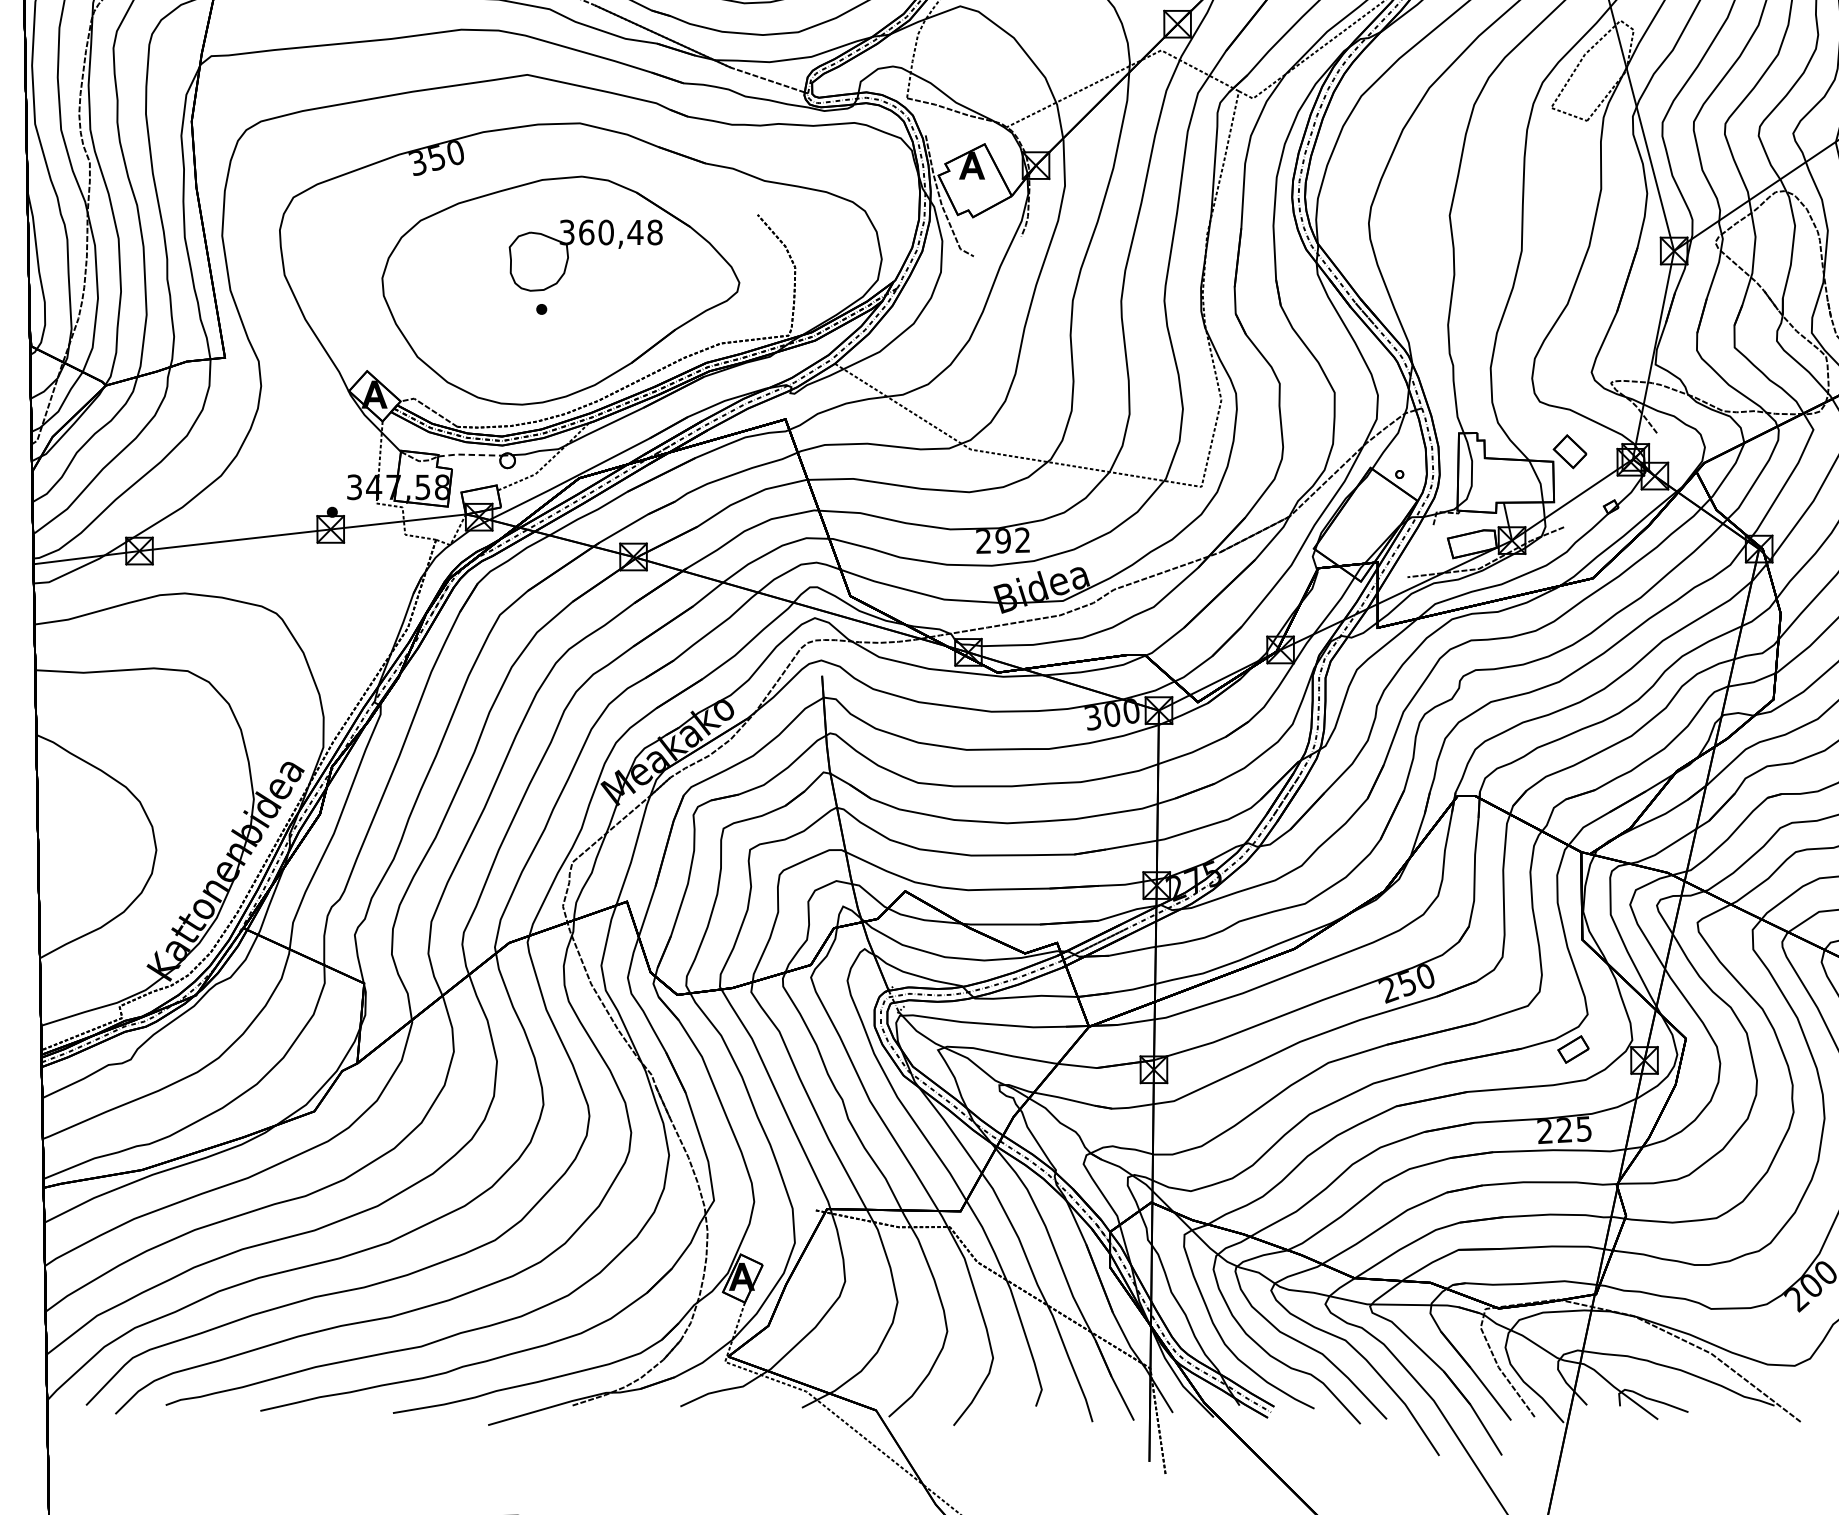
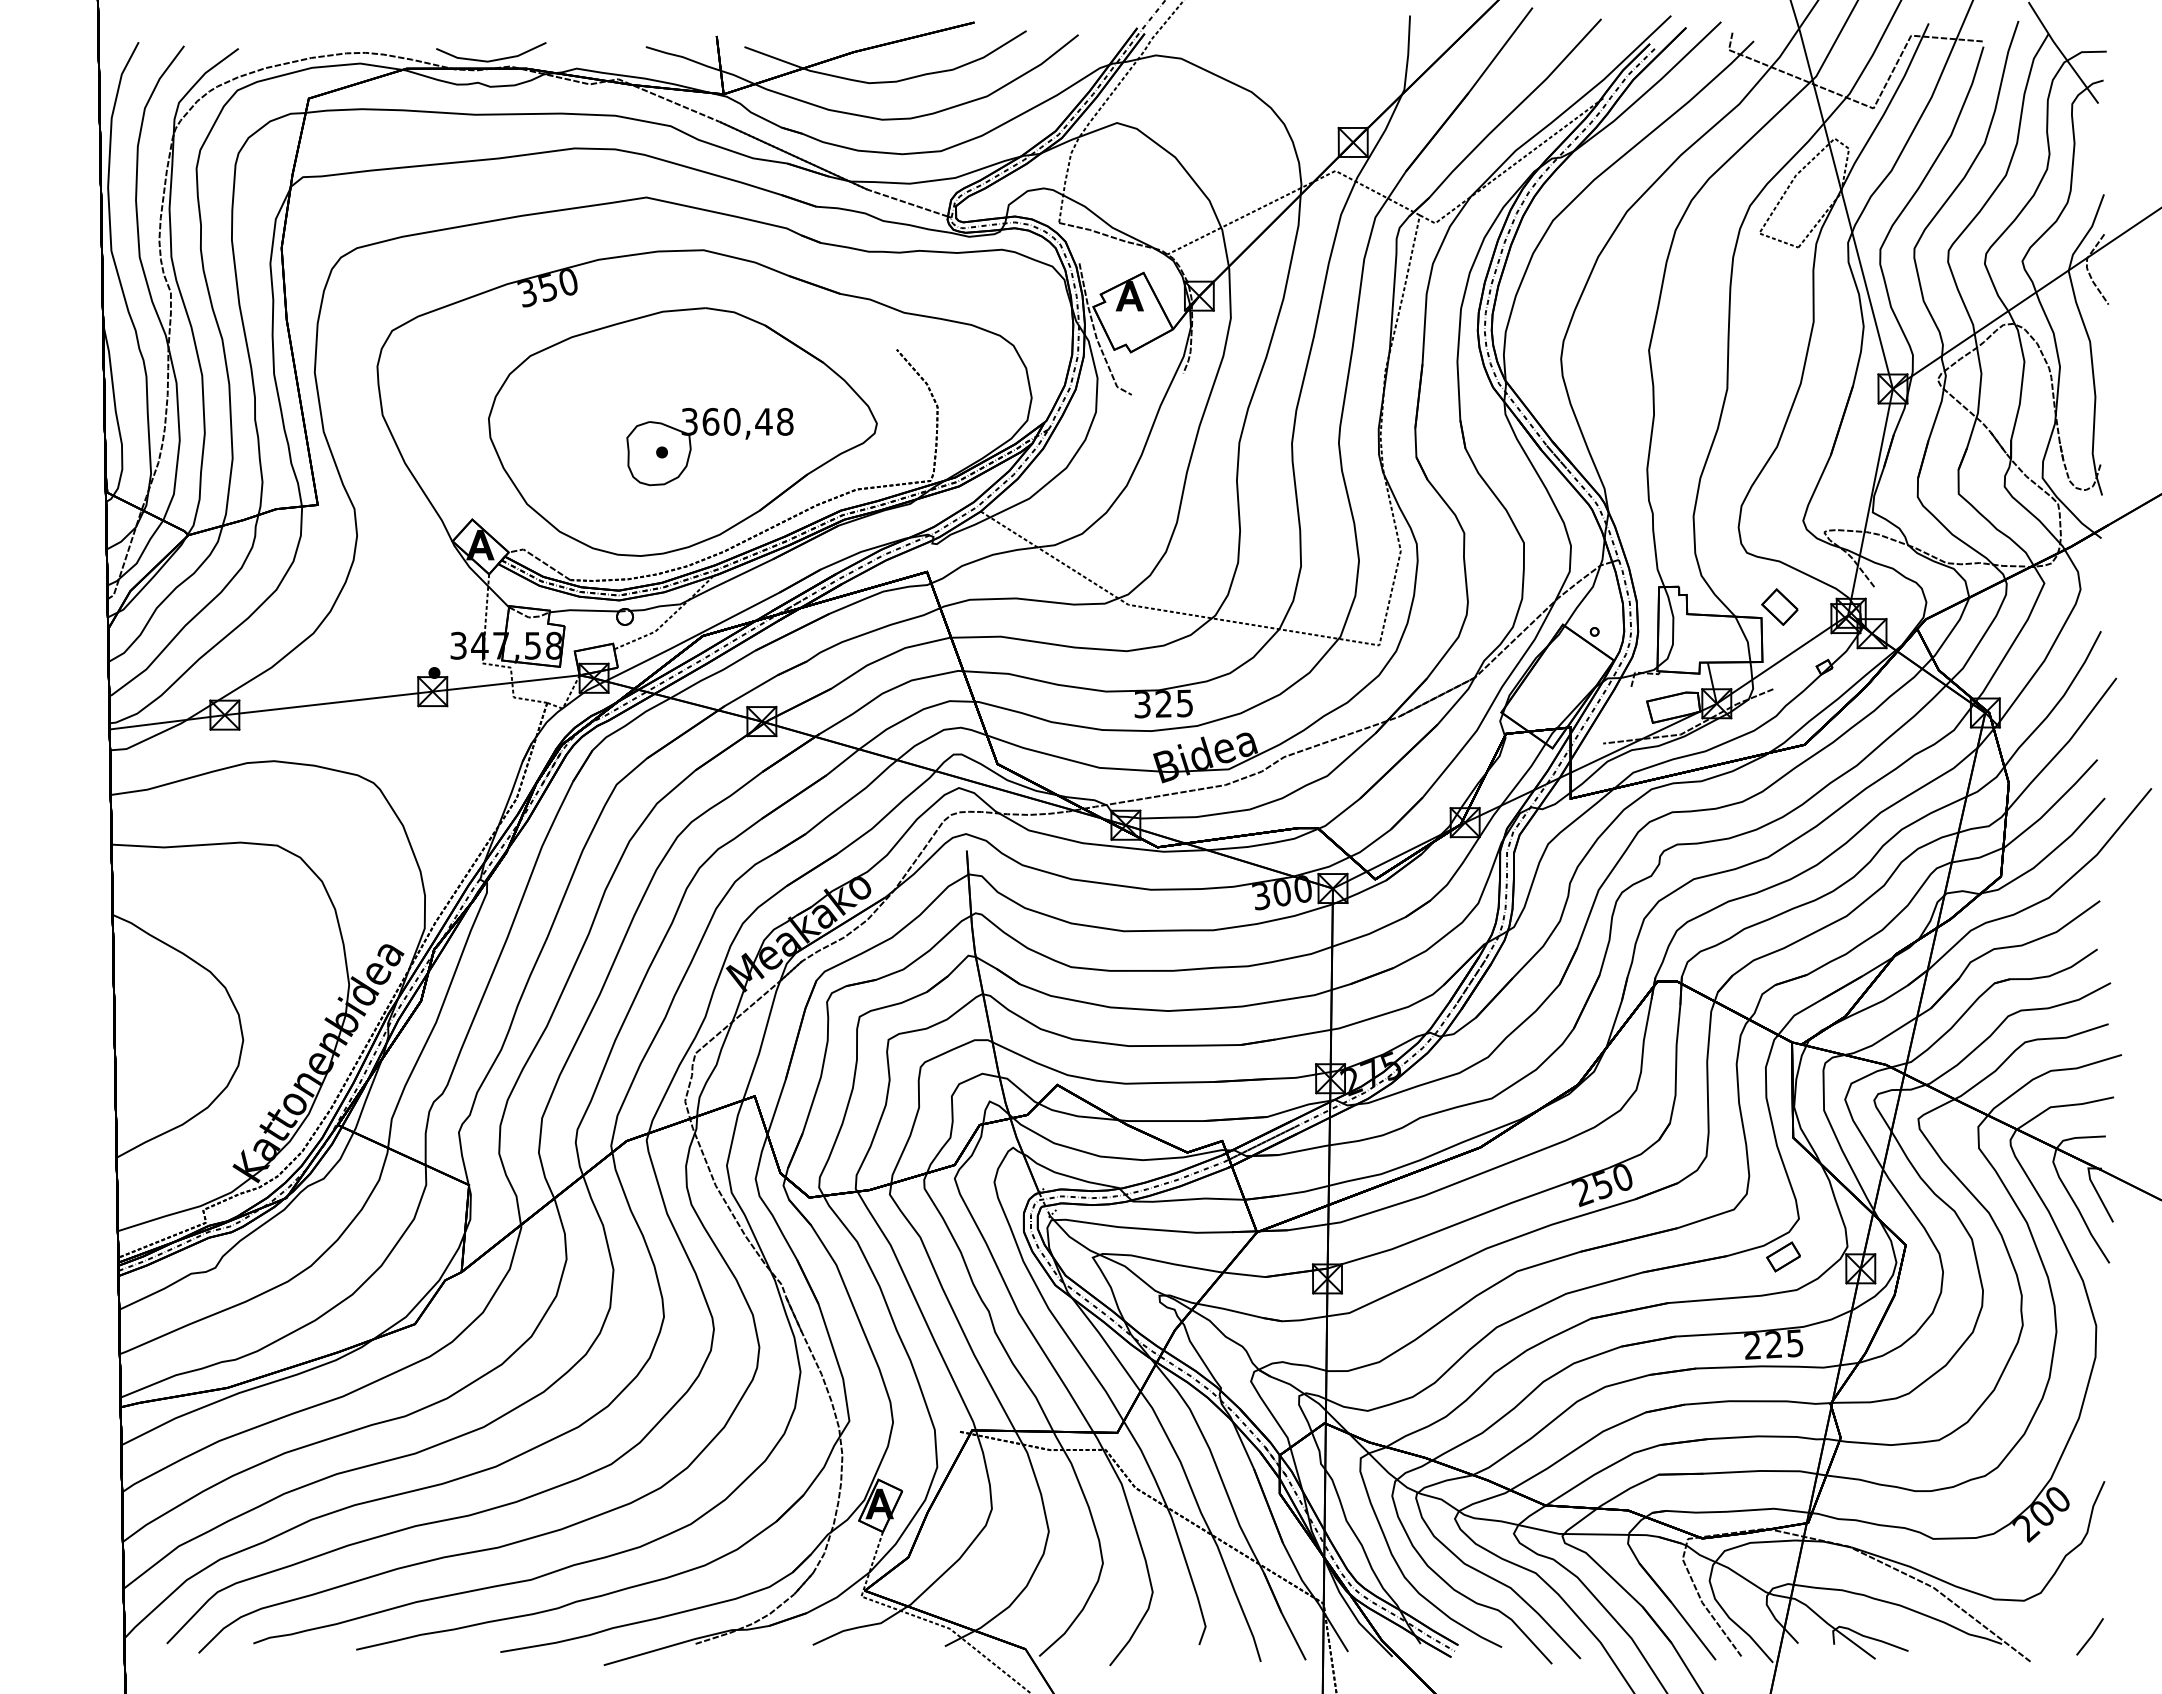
part: (585, 245) -> (709, 435), moved
line: (469, 454) -> (583, 610), dashed -> solid
text: (1003, 540) -> (1163, 703), 292 -> 325

